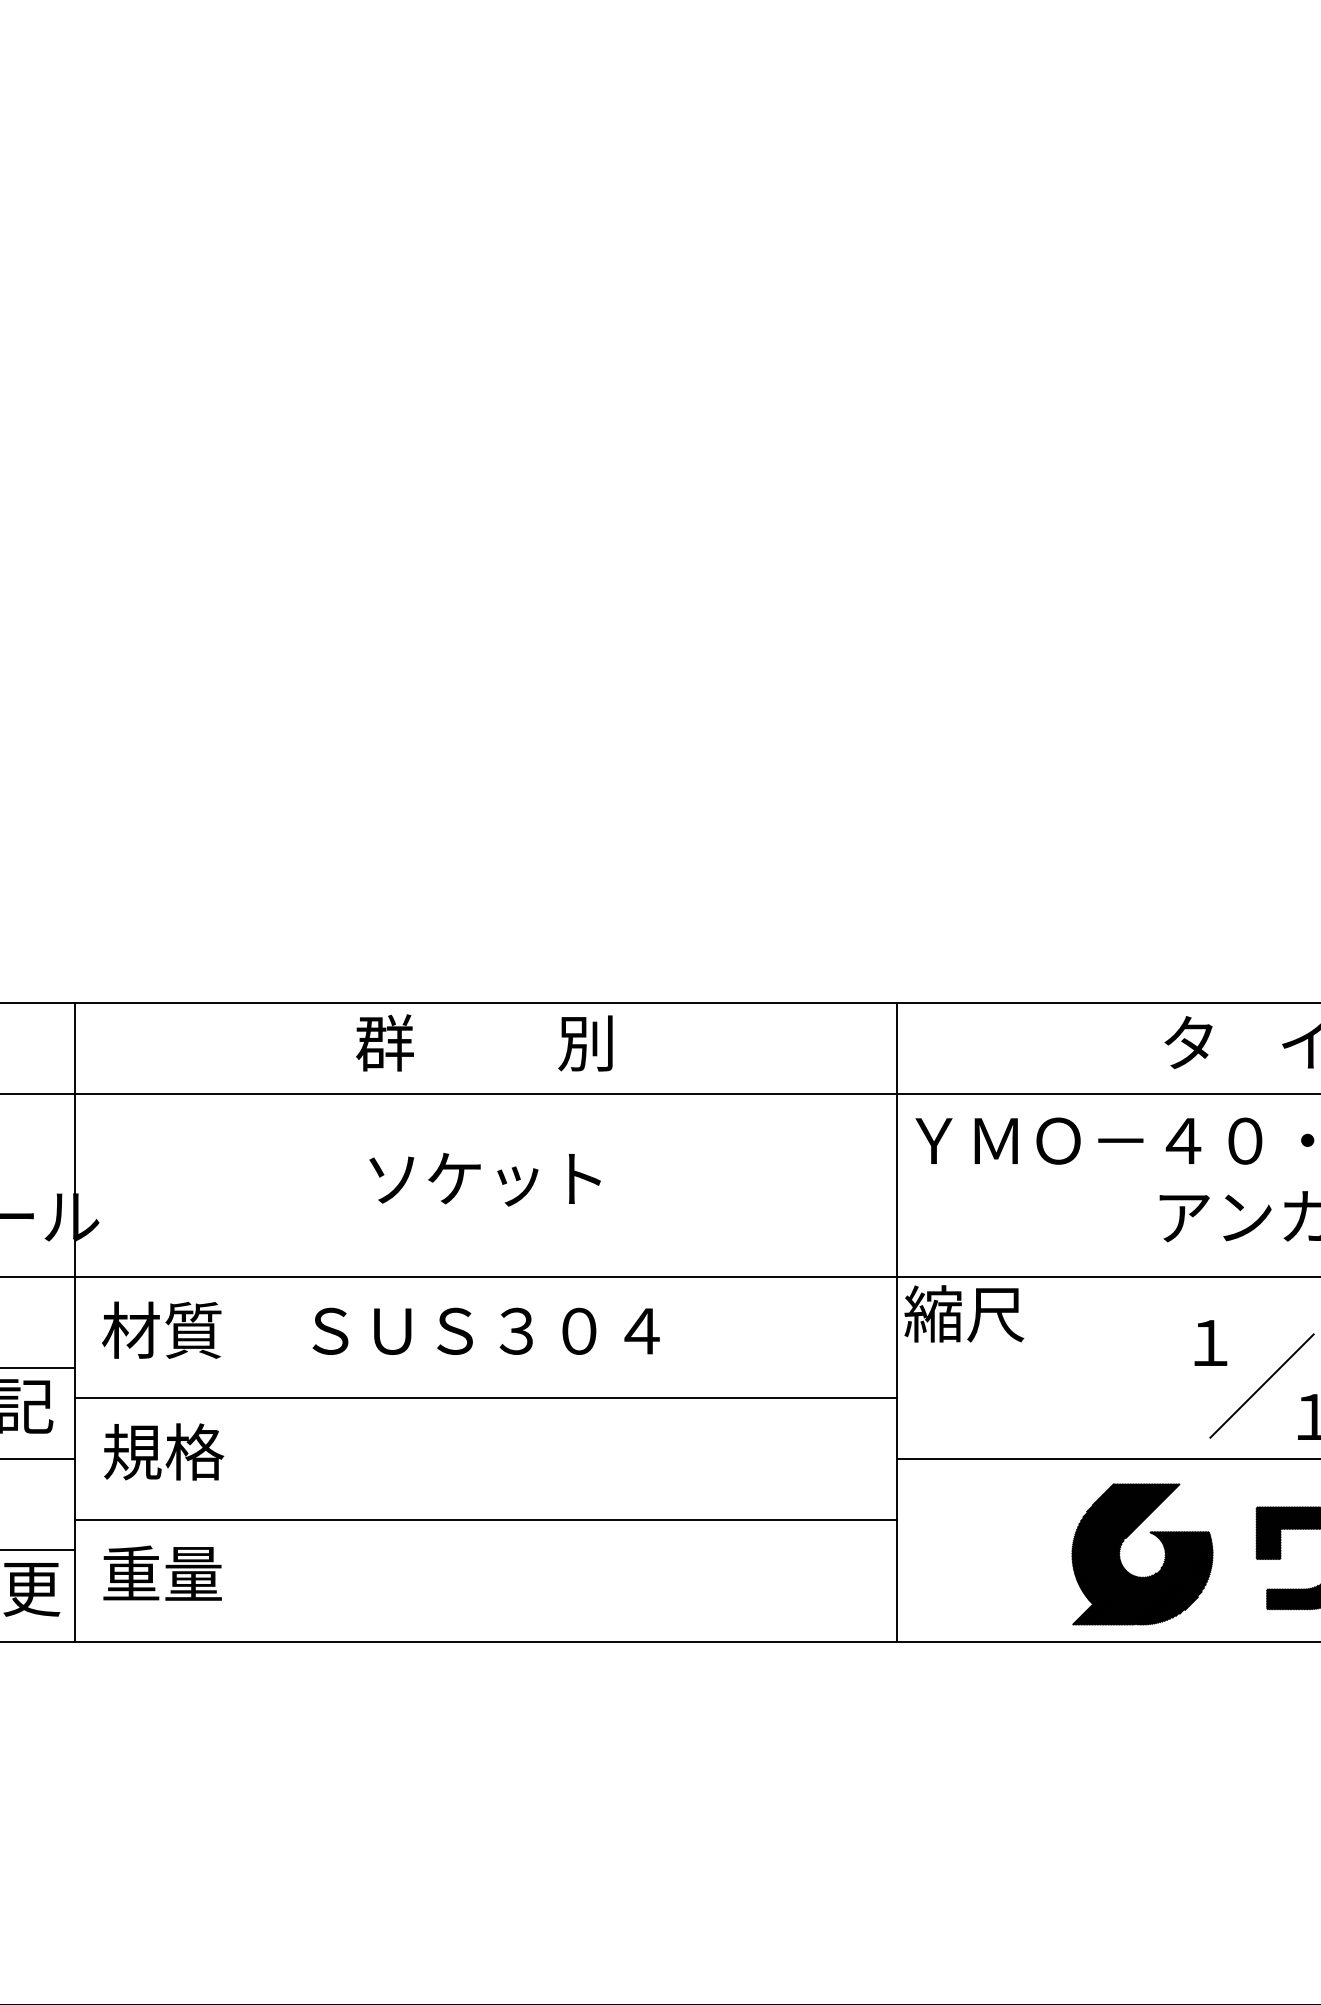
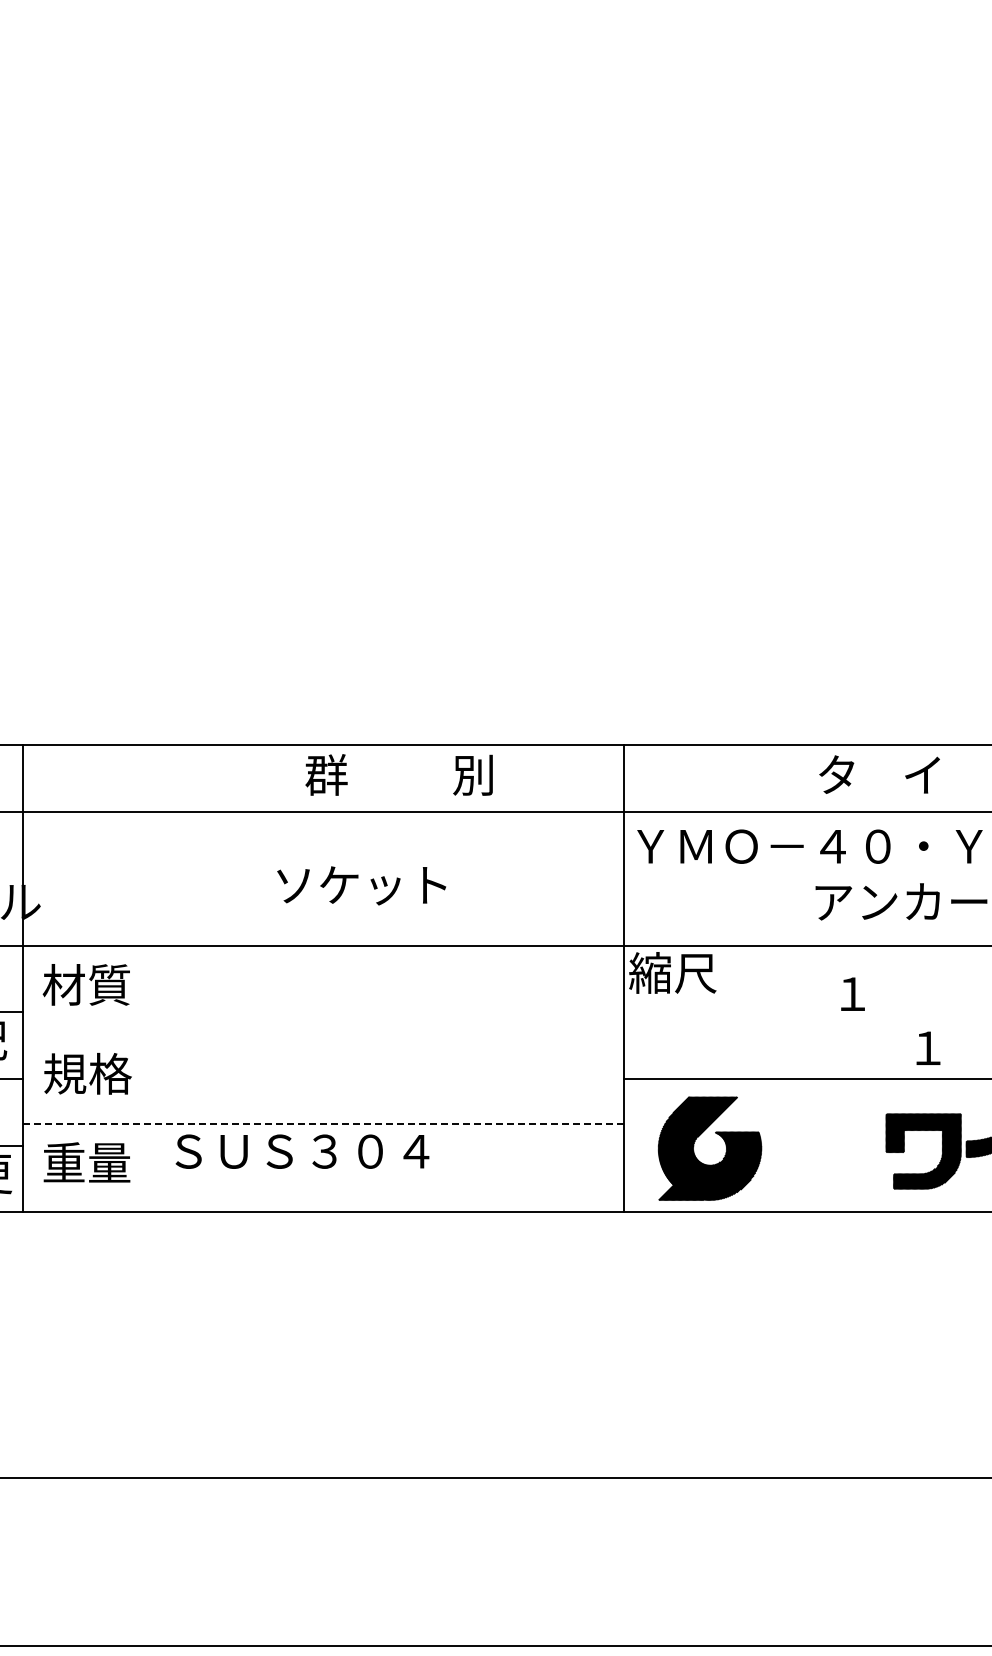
text: (483, 1042) -> (398, 774), moved
text: (484, 1179) -> (361, 885), moved
text: (486, 1331) -> (302, 1151), moved
line: (1262, 1385) -> (890, 1025), removed
line: (486, 1398) -> (323, 1034), removed
line: (486, 1519) -> (323, 1123), solid -> dashed
part: (1121, 1551) -> (694, 1146), moved

